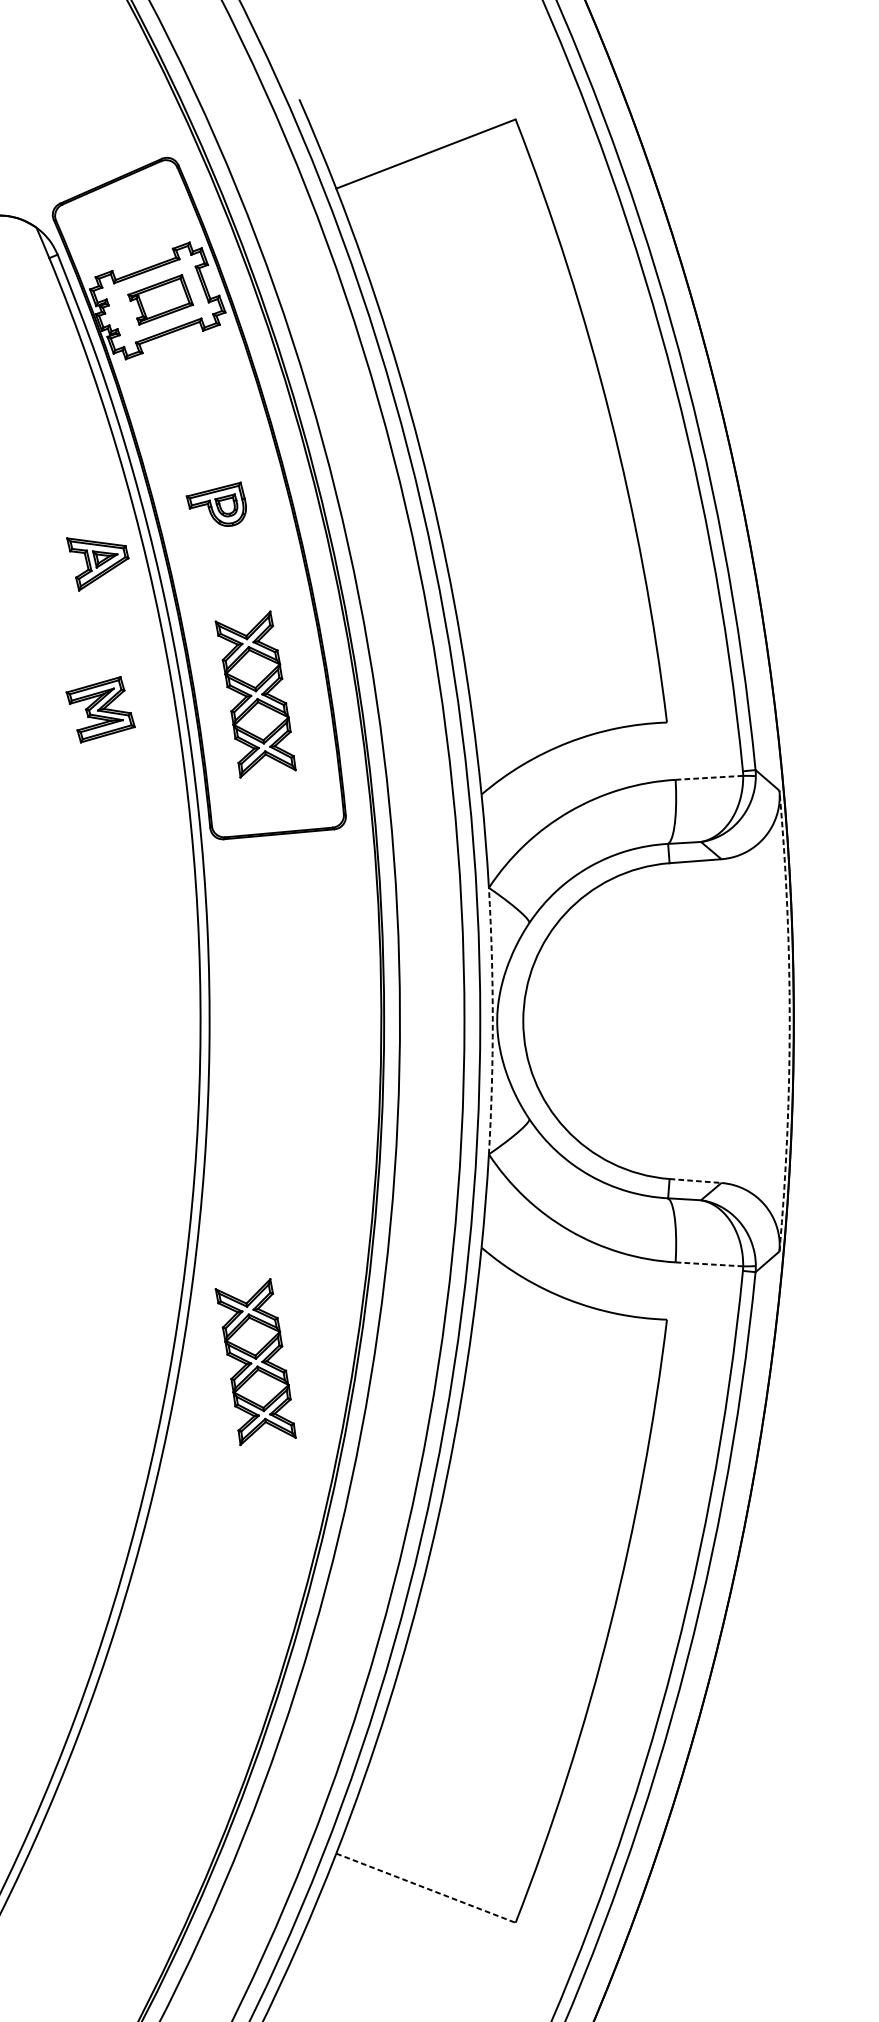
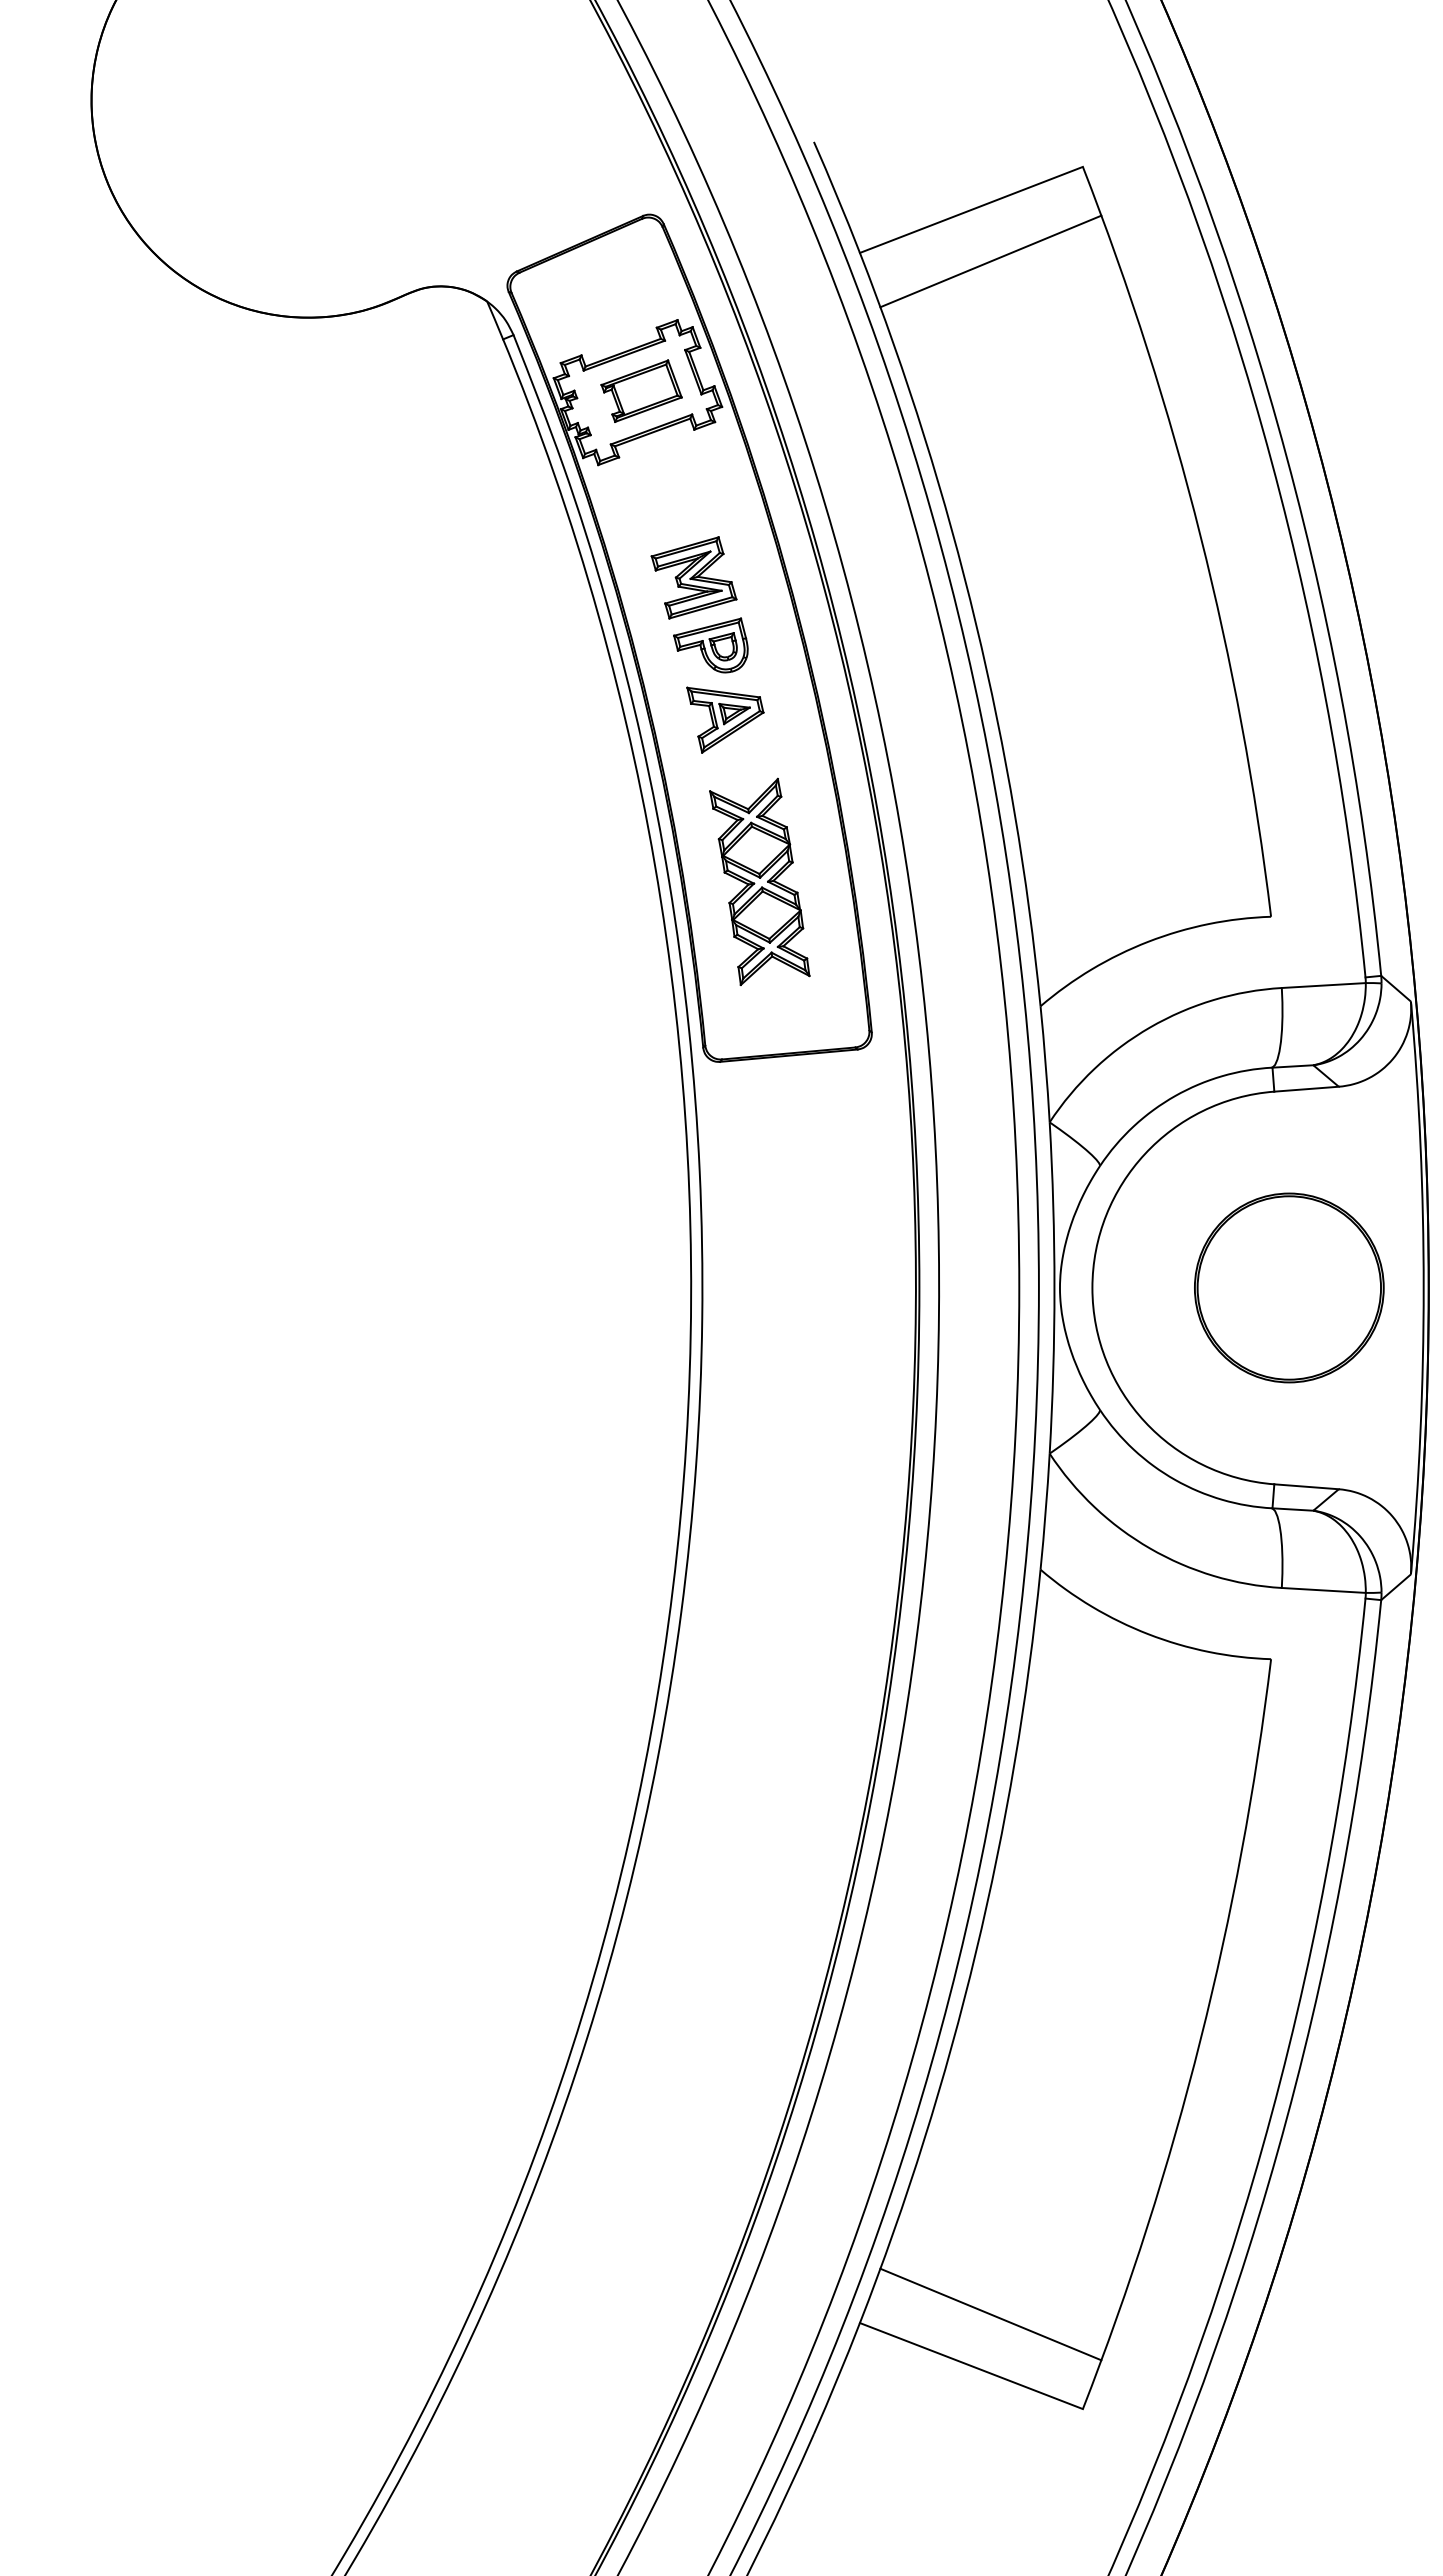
line: (441, 195) -> (990, 261), added
part: (97, 563) -> (725, 719), moved
part: (100, 709) -> (693, 577), moved
line: (709, 777) -> (1324, 985), dashed -> solid
arc: (492, 1020) -> (1054, 1287), dashed -> solid
part: (681, 1020) -> (1289, 1287), added
arc: (789, 1020) -> (1423, 1287), dashed -> solid
line: (696, 1180) -> (1307, 1486), dashed -> solid
line: (709, 1264) -> (1323, 1590), dashed -> solid
part: (255, 1361) -> (759, 1711), removed
line: (441, 1846) -> (990, 2314), added
line: (426, 1888) -> (971, 2366), dashed -> solid

